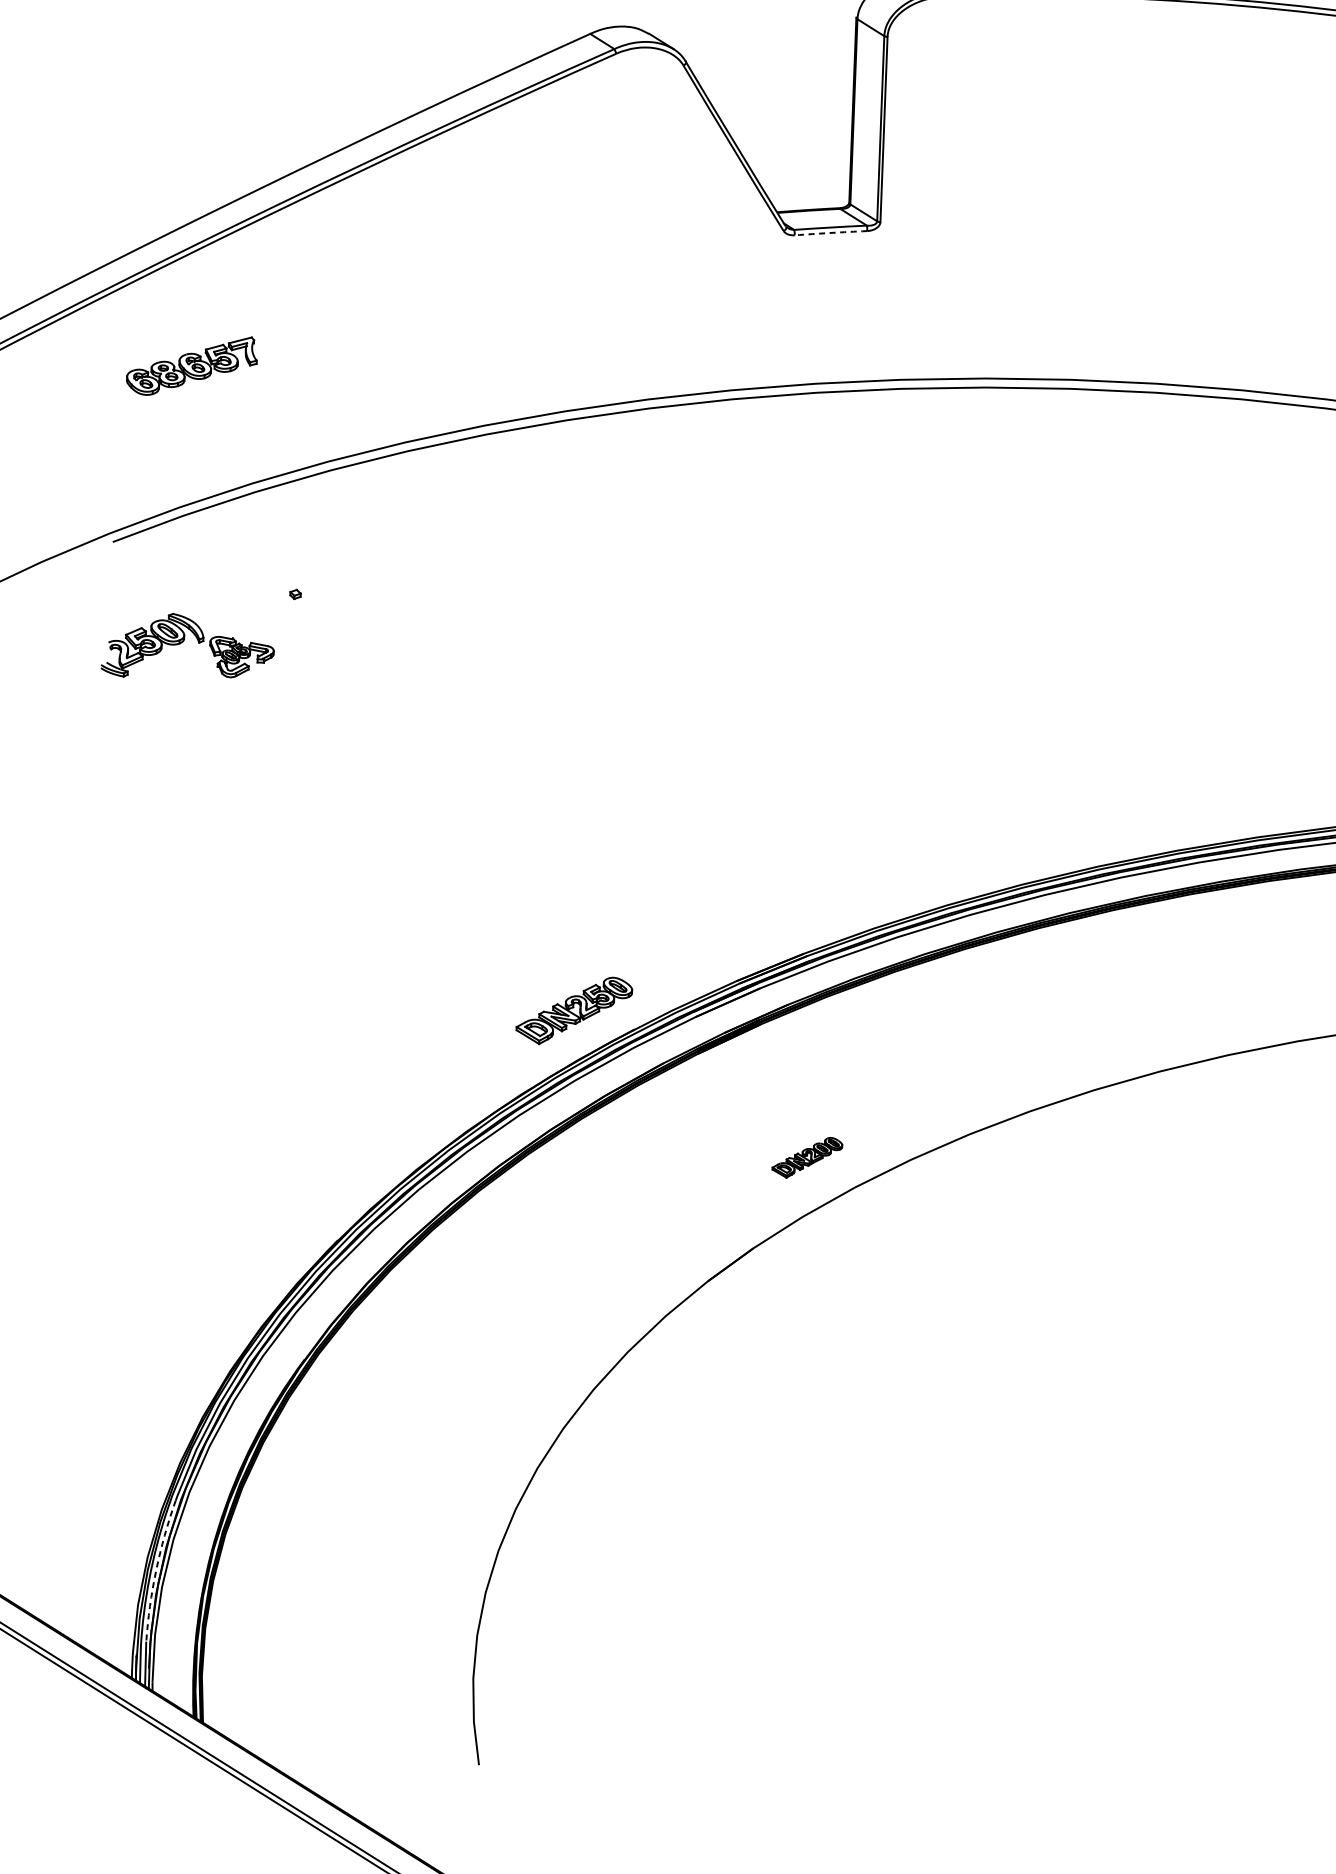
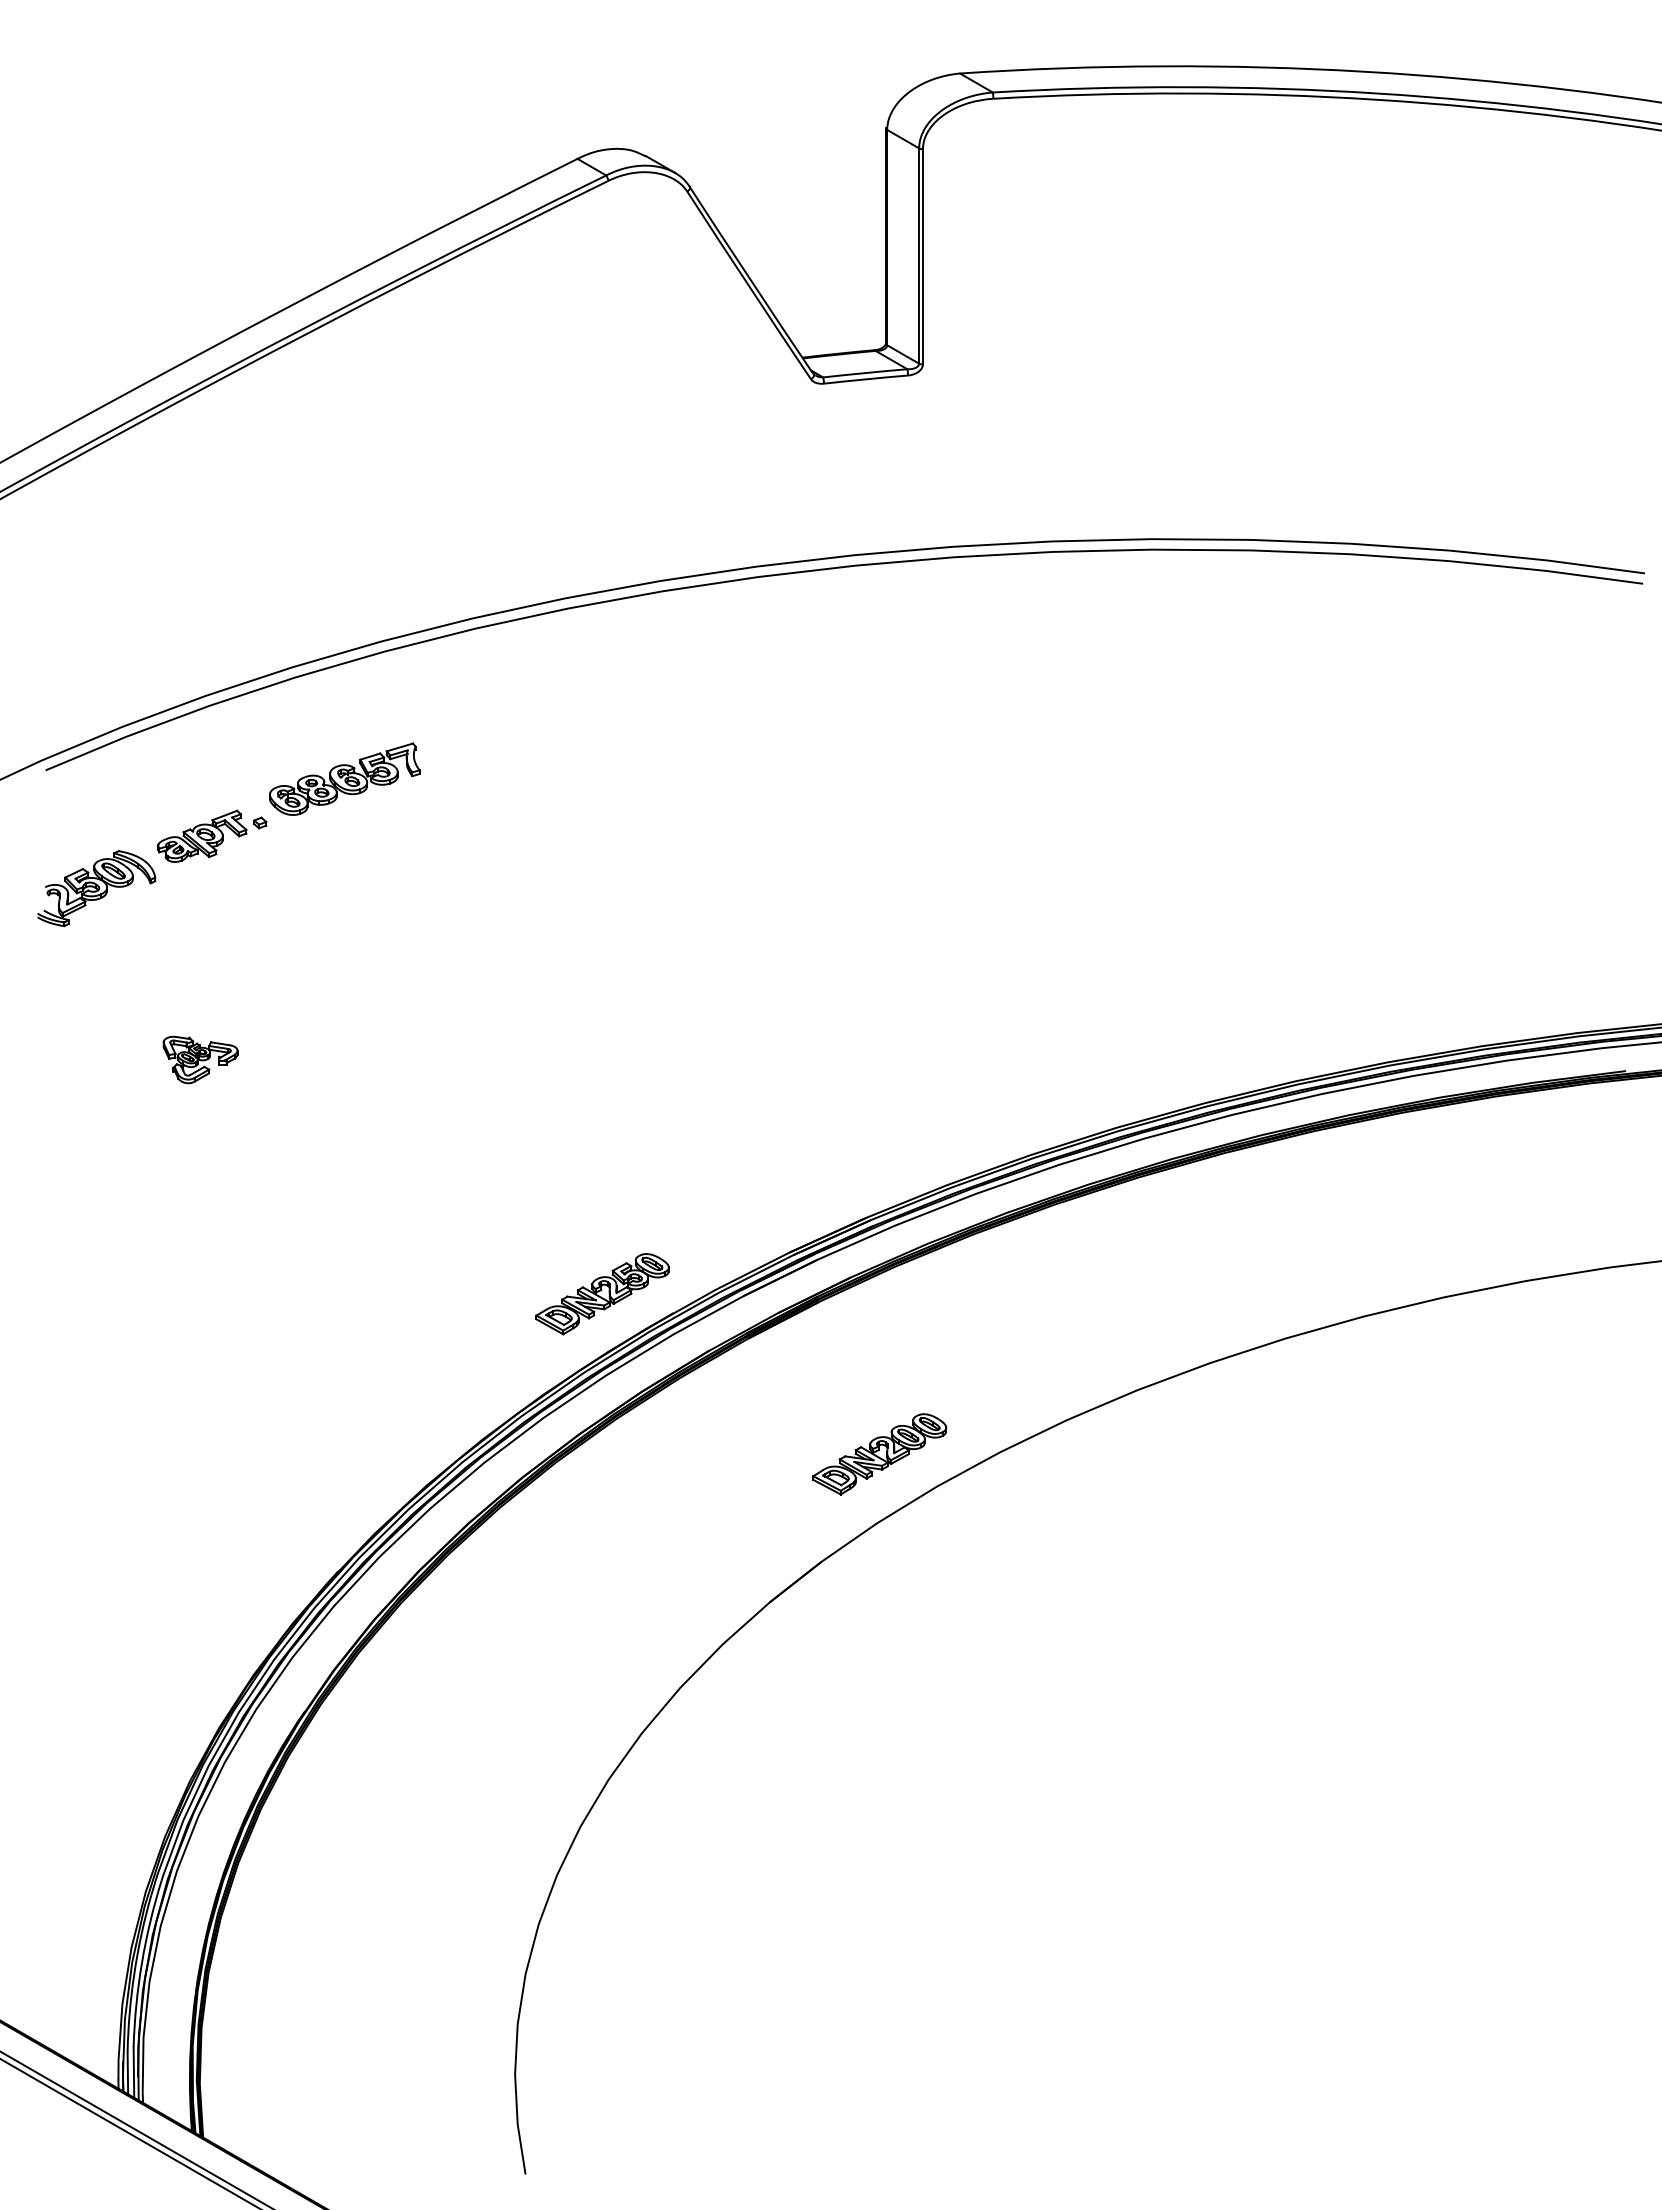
arc: (831, 233) -> (866, 379), dashed -> solid
part: (191, 365) -> (344, 778), moved
part: (245, 603) -> (202, 835), added
part: (241, 657) -> (200, 1059), moved
part: (807, 1157) -> (879, 1454), size x1.67
arc: (155, 1570) -> (141, 1962), dashed -> solid

